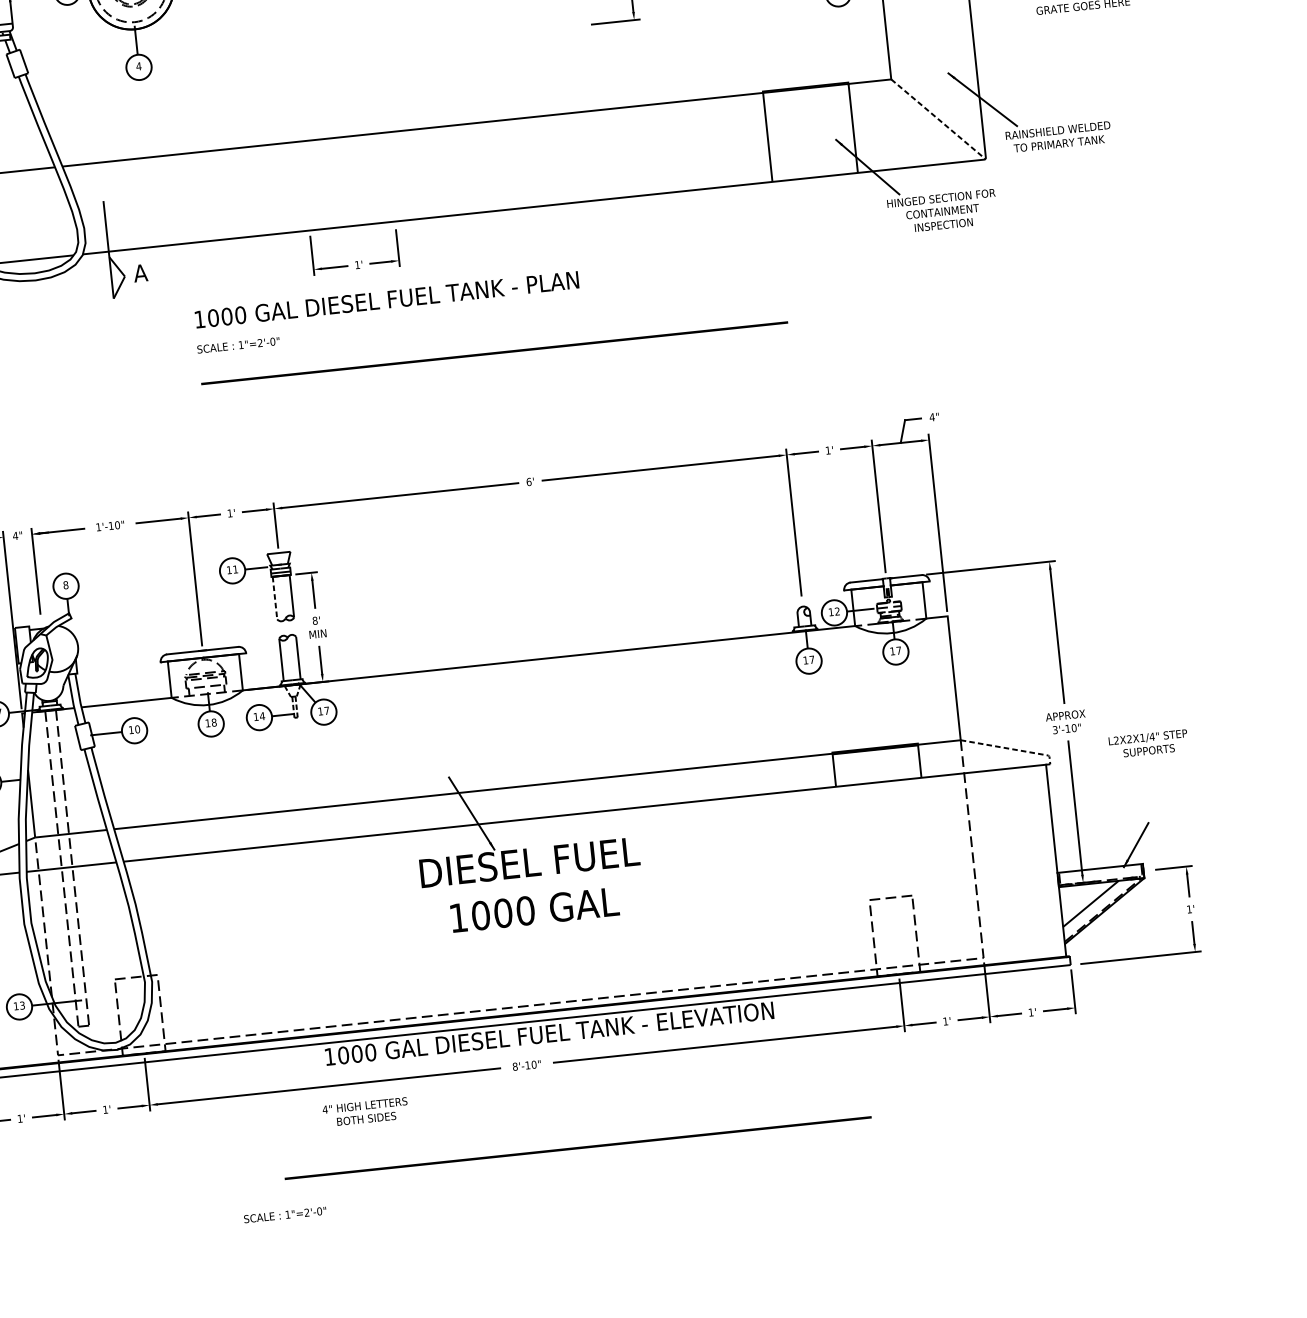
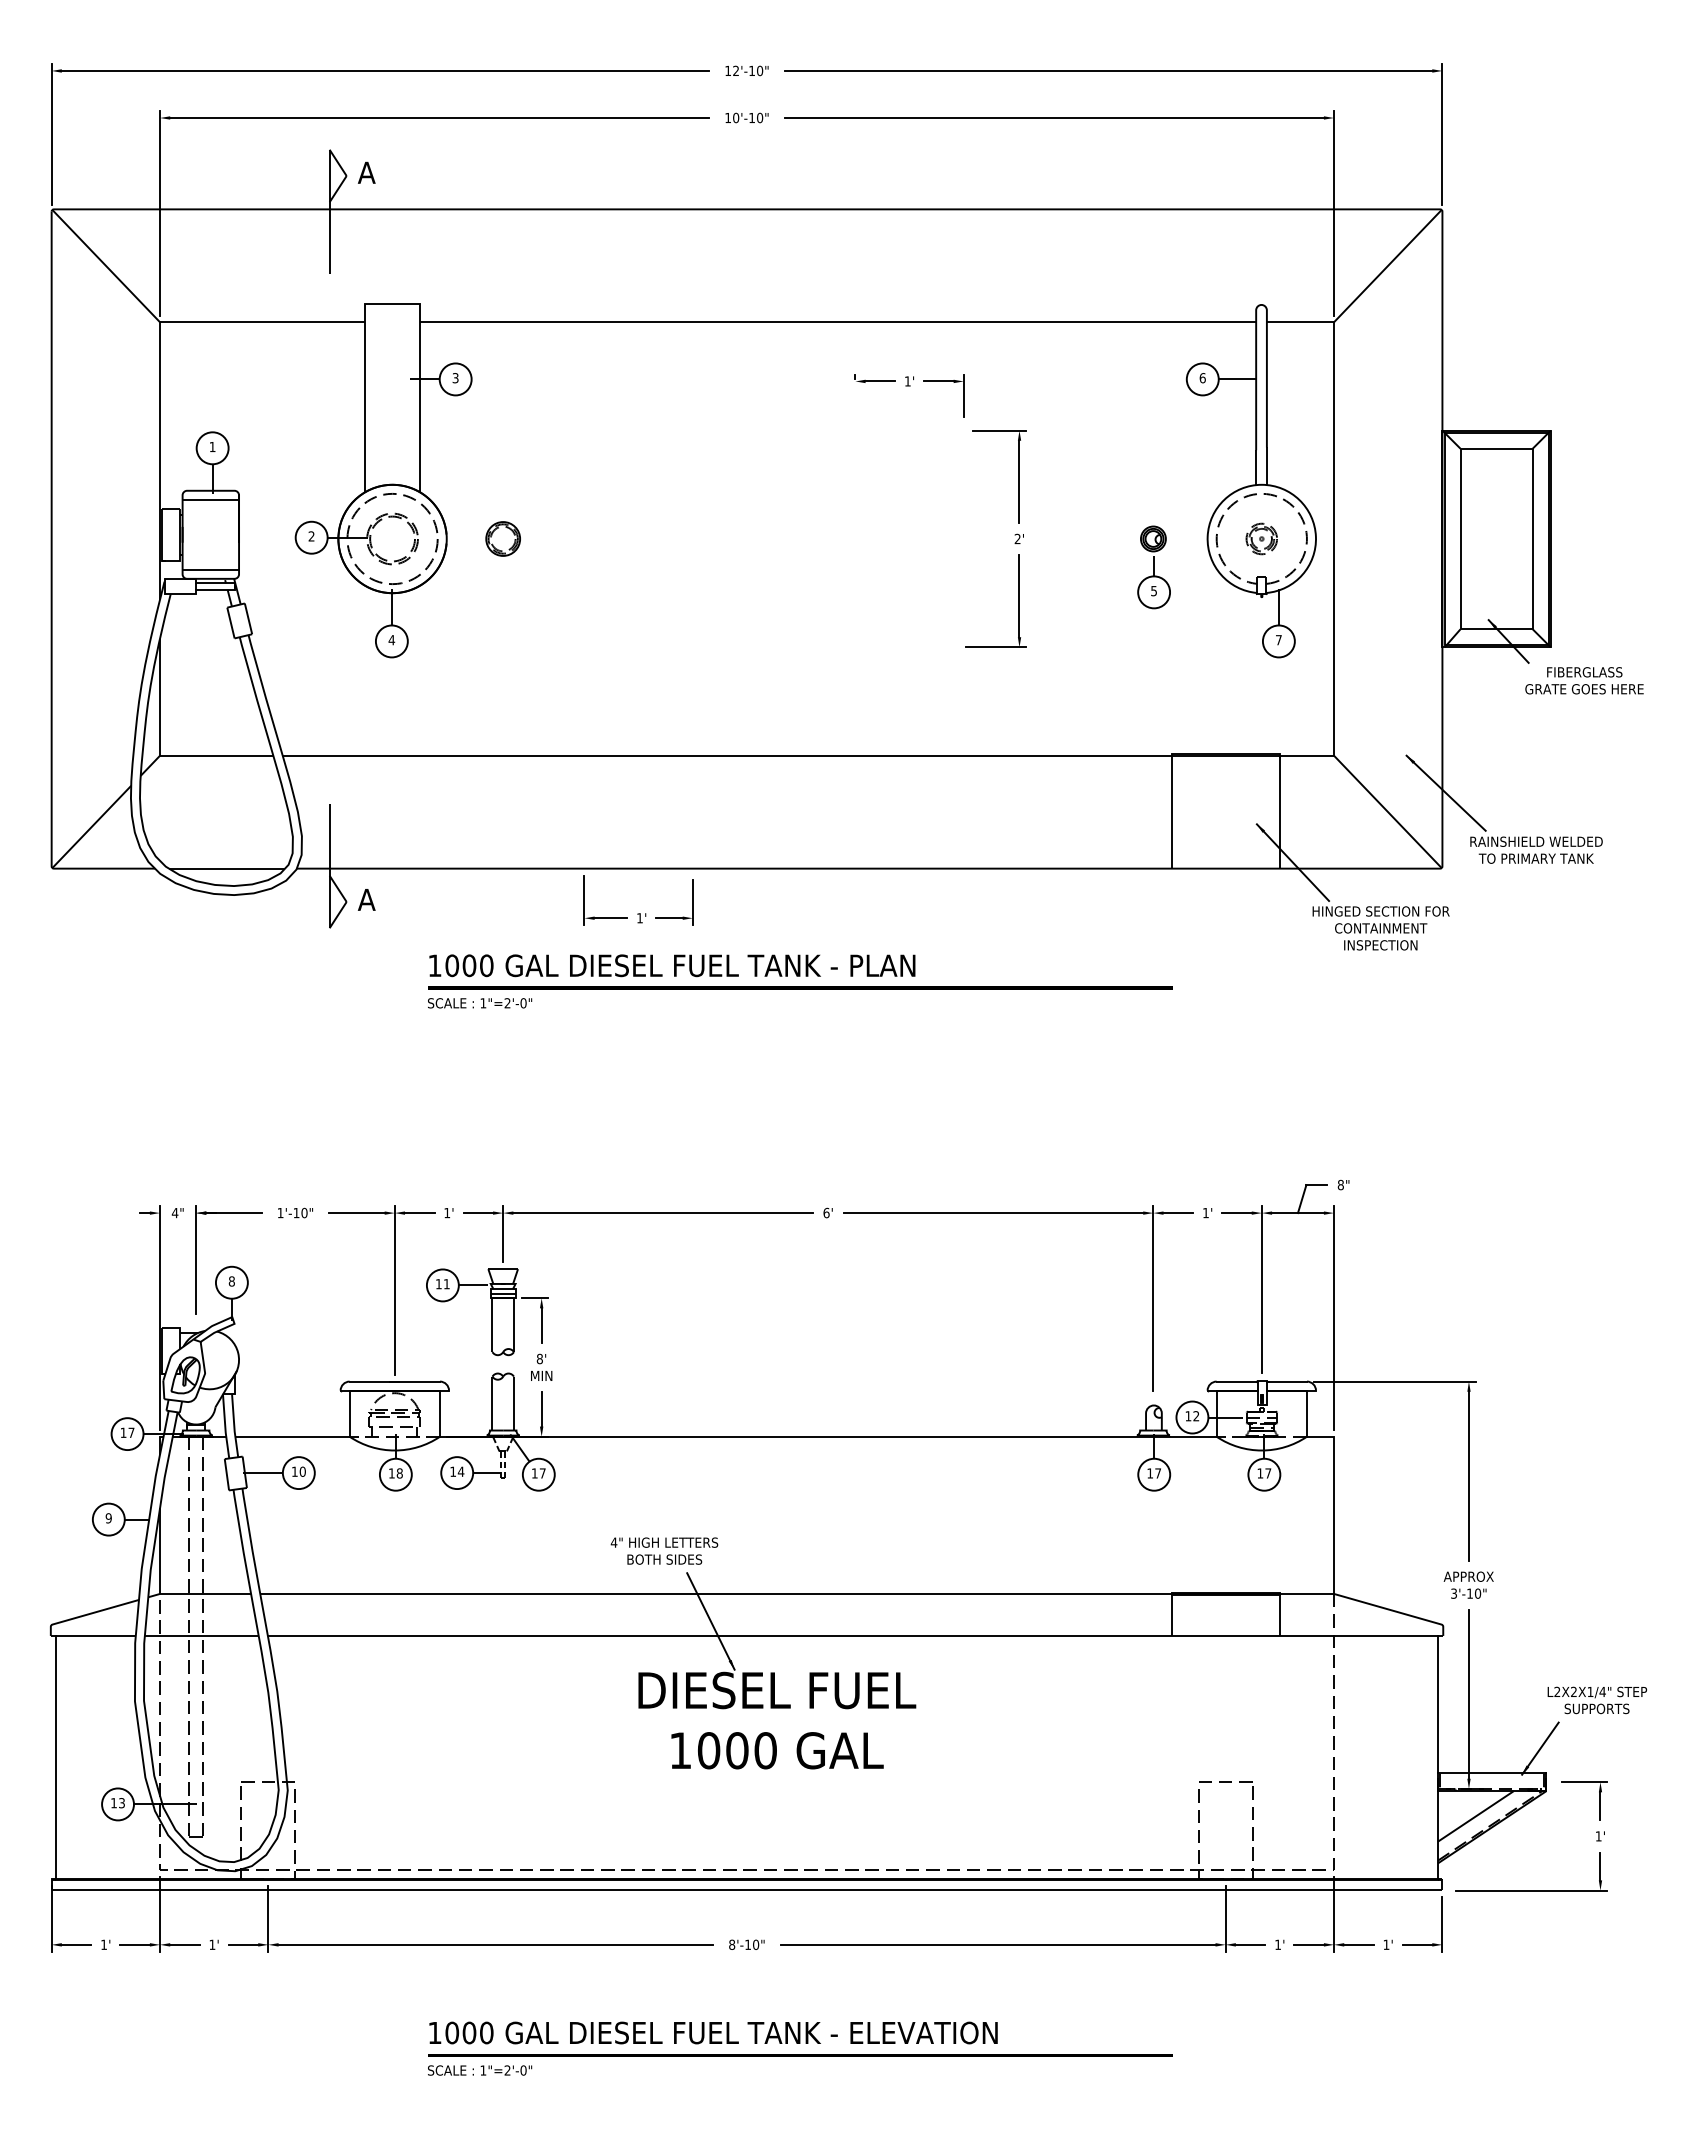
line: (938, 118) -> (1387, 811), dashed -> solid
line: (494, 352) -> (800, 987), moved
text: (931, 416) -> (1340, 1184), 4" -> 8"
line: (275, 598) -> (492, 1325), dashed -> solid
text: (1148, 744) -> (1596, 1700), moved
line: (1012, 749) -> (1397, 1612), dashed -> solid
text: (549, 1033) -> (713, 2032), moved
text: (365, 1111) -> (664, 1550), moved
text: (285, 1214) -> (480, 2070), moved

